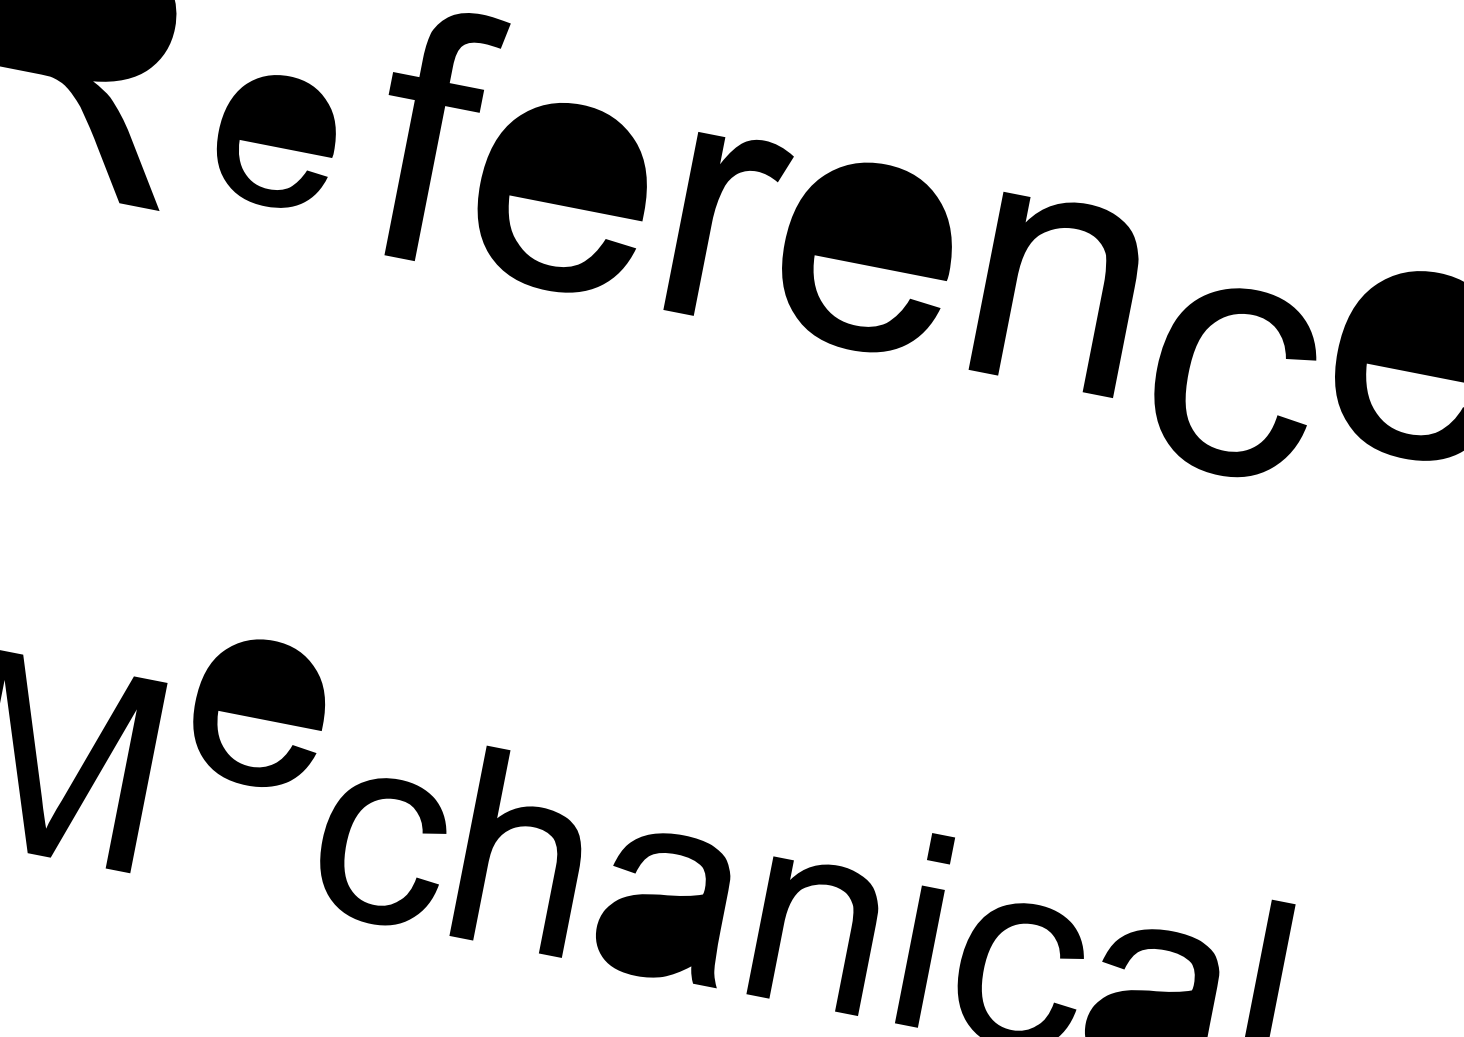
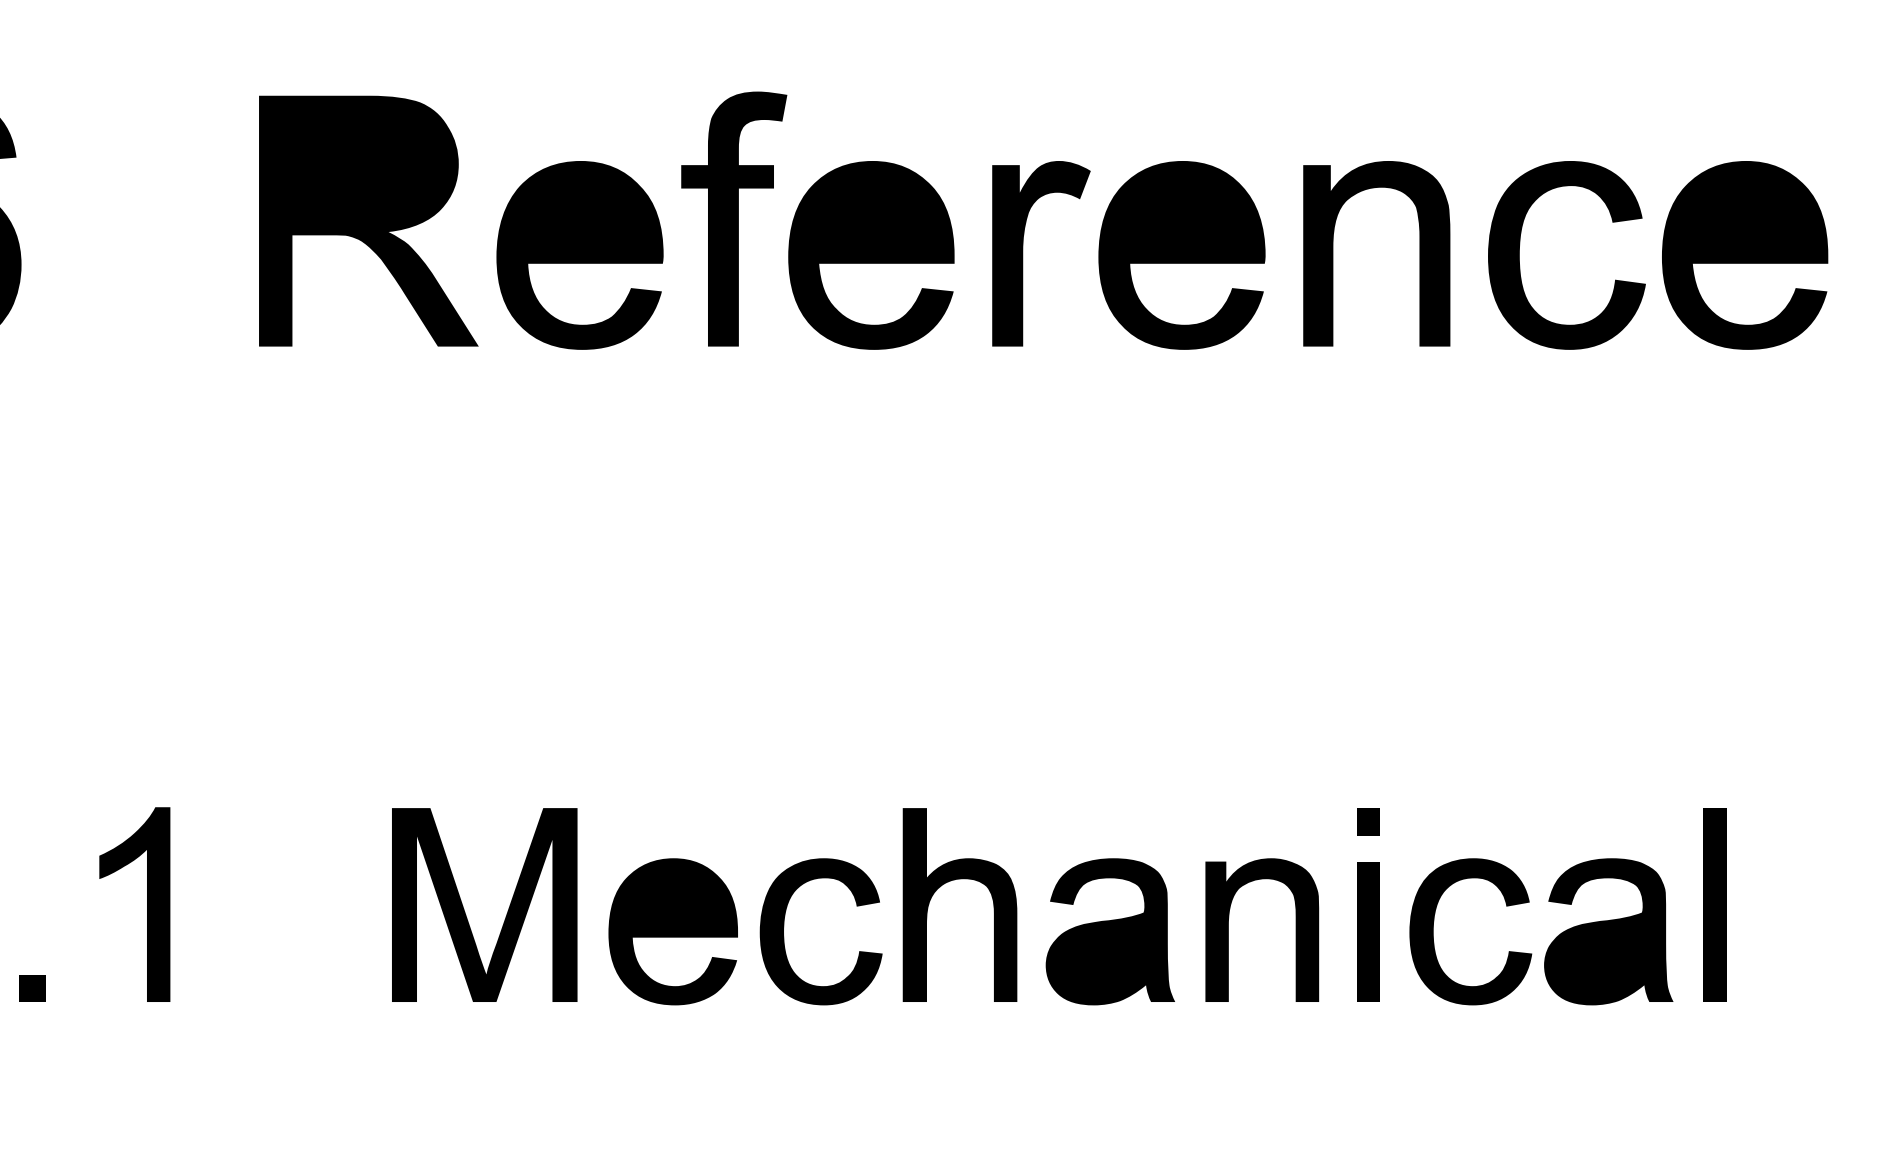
part: (275, 141) -> (579, 255), size x1.43
part: (1188, 373) -> (1519, 255), moved
part: (258, 712) -> (672, 931), moved

